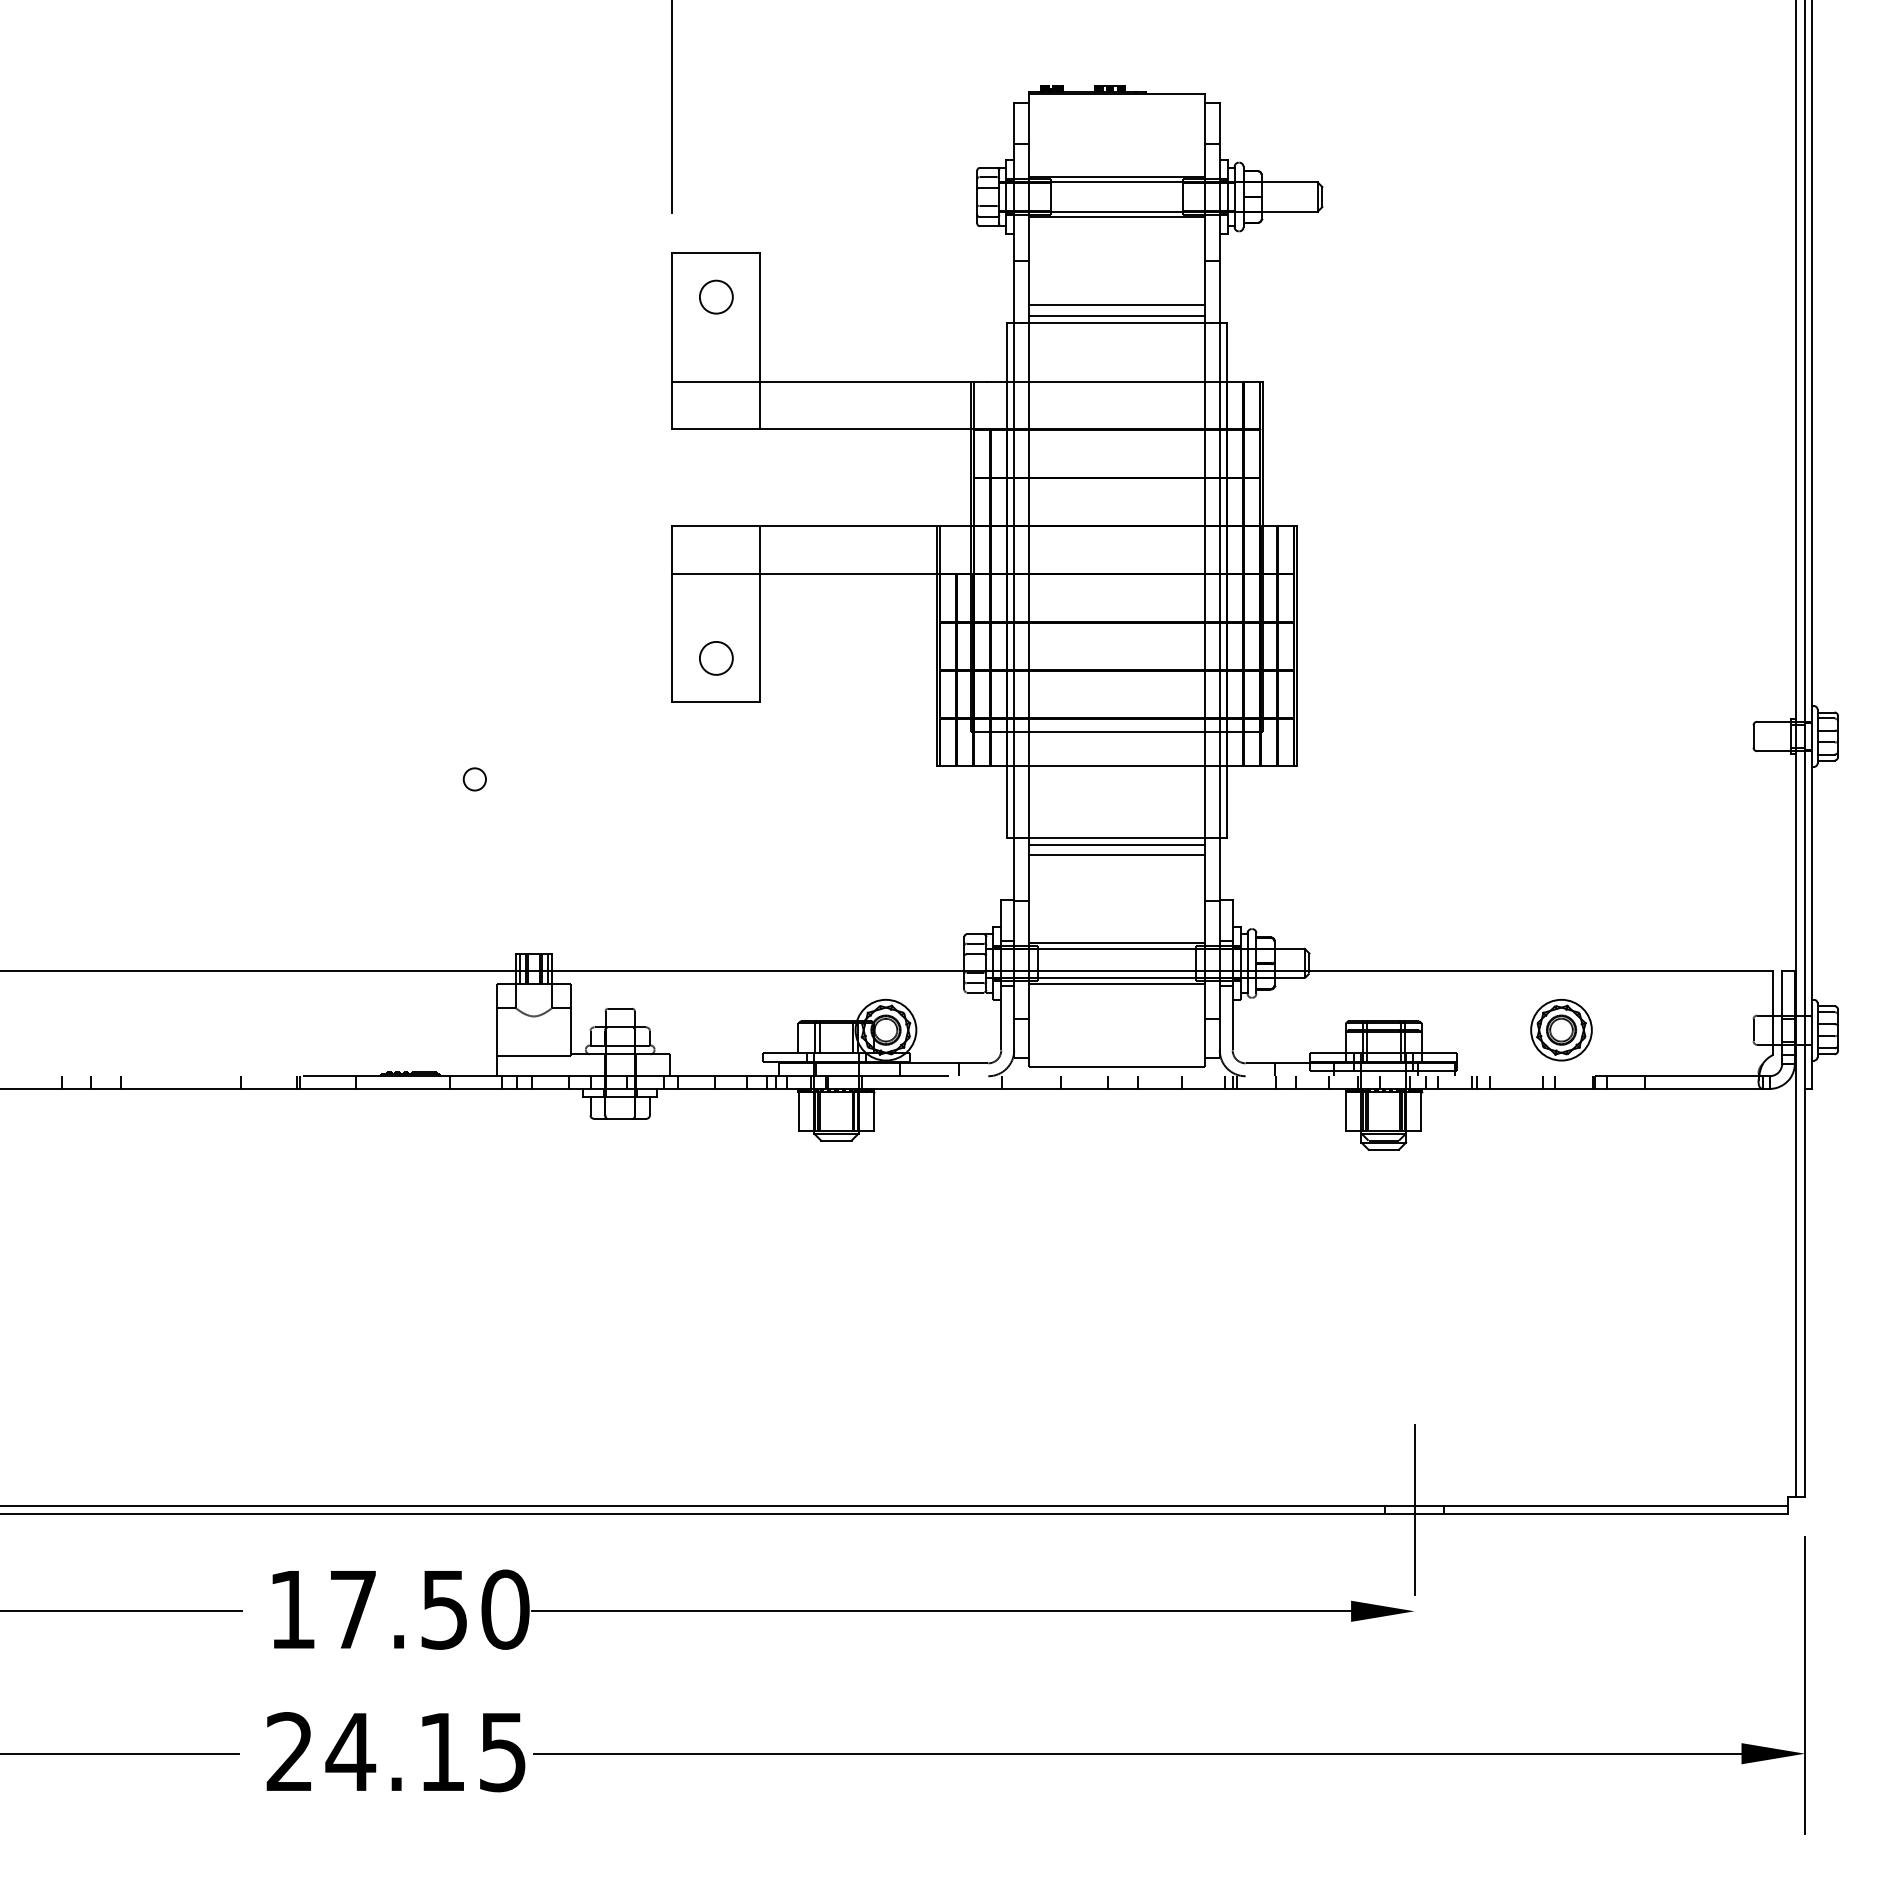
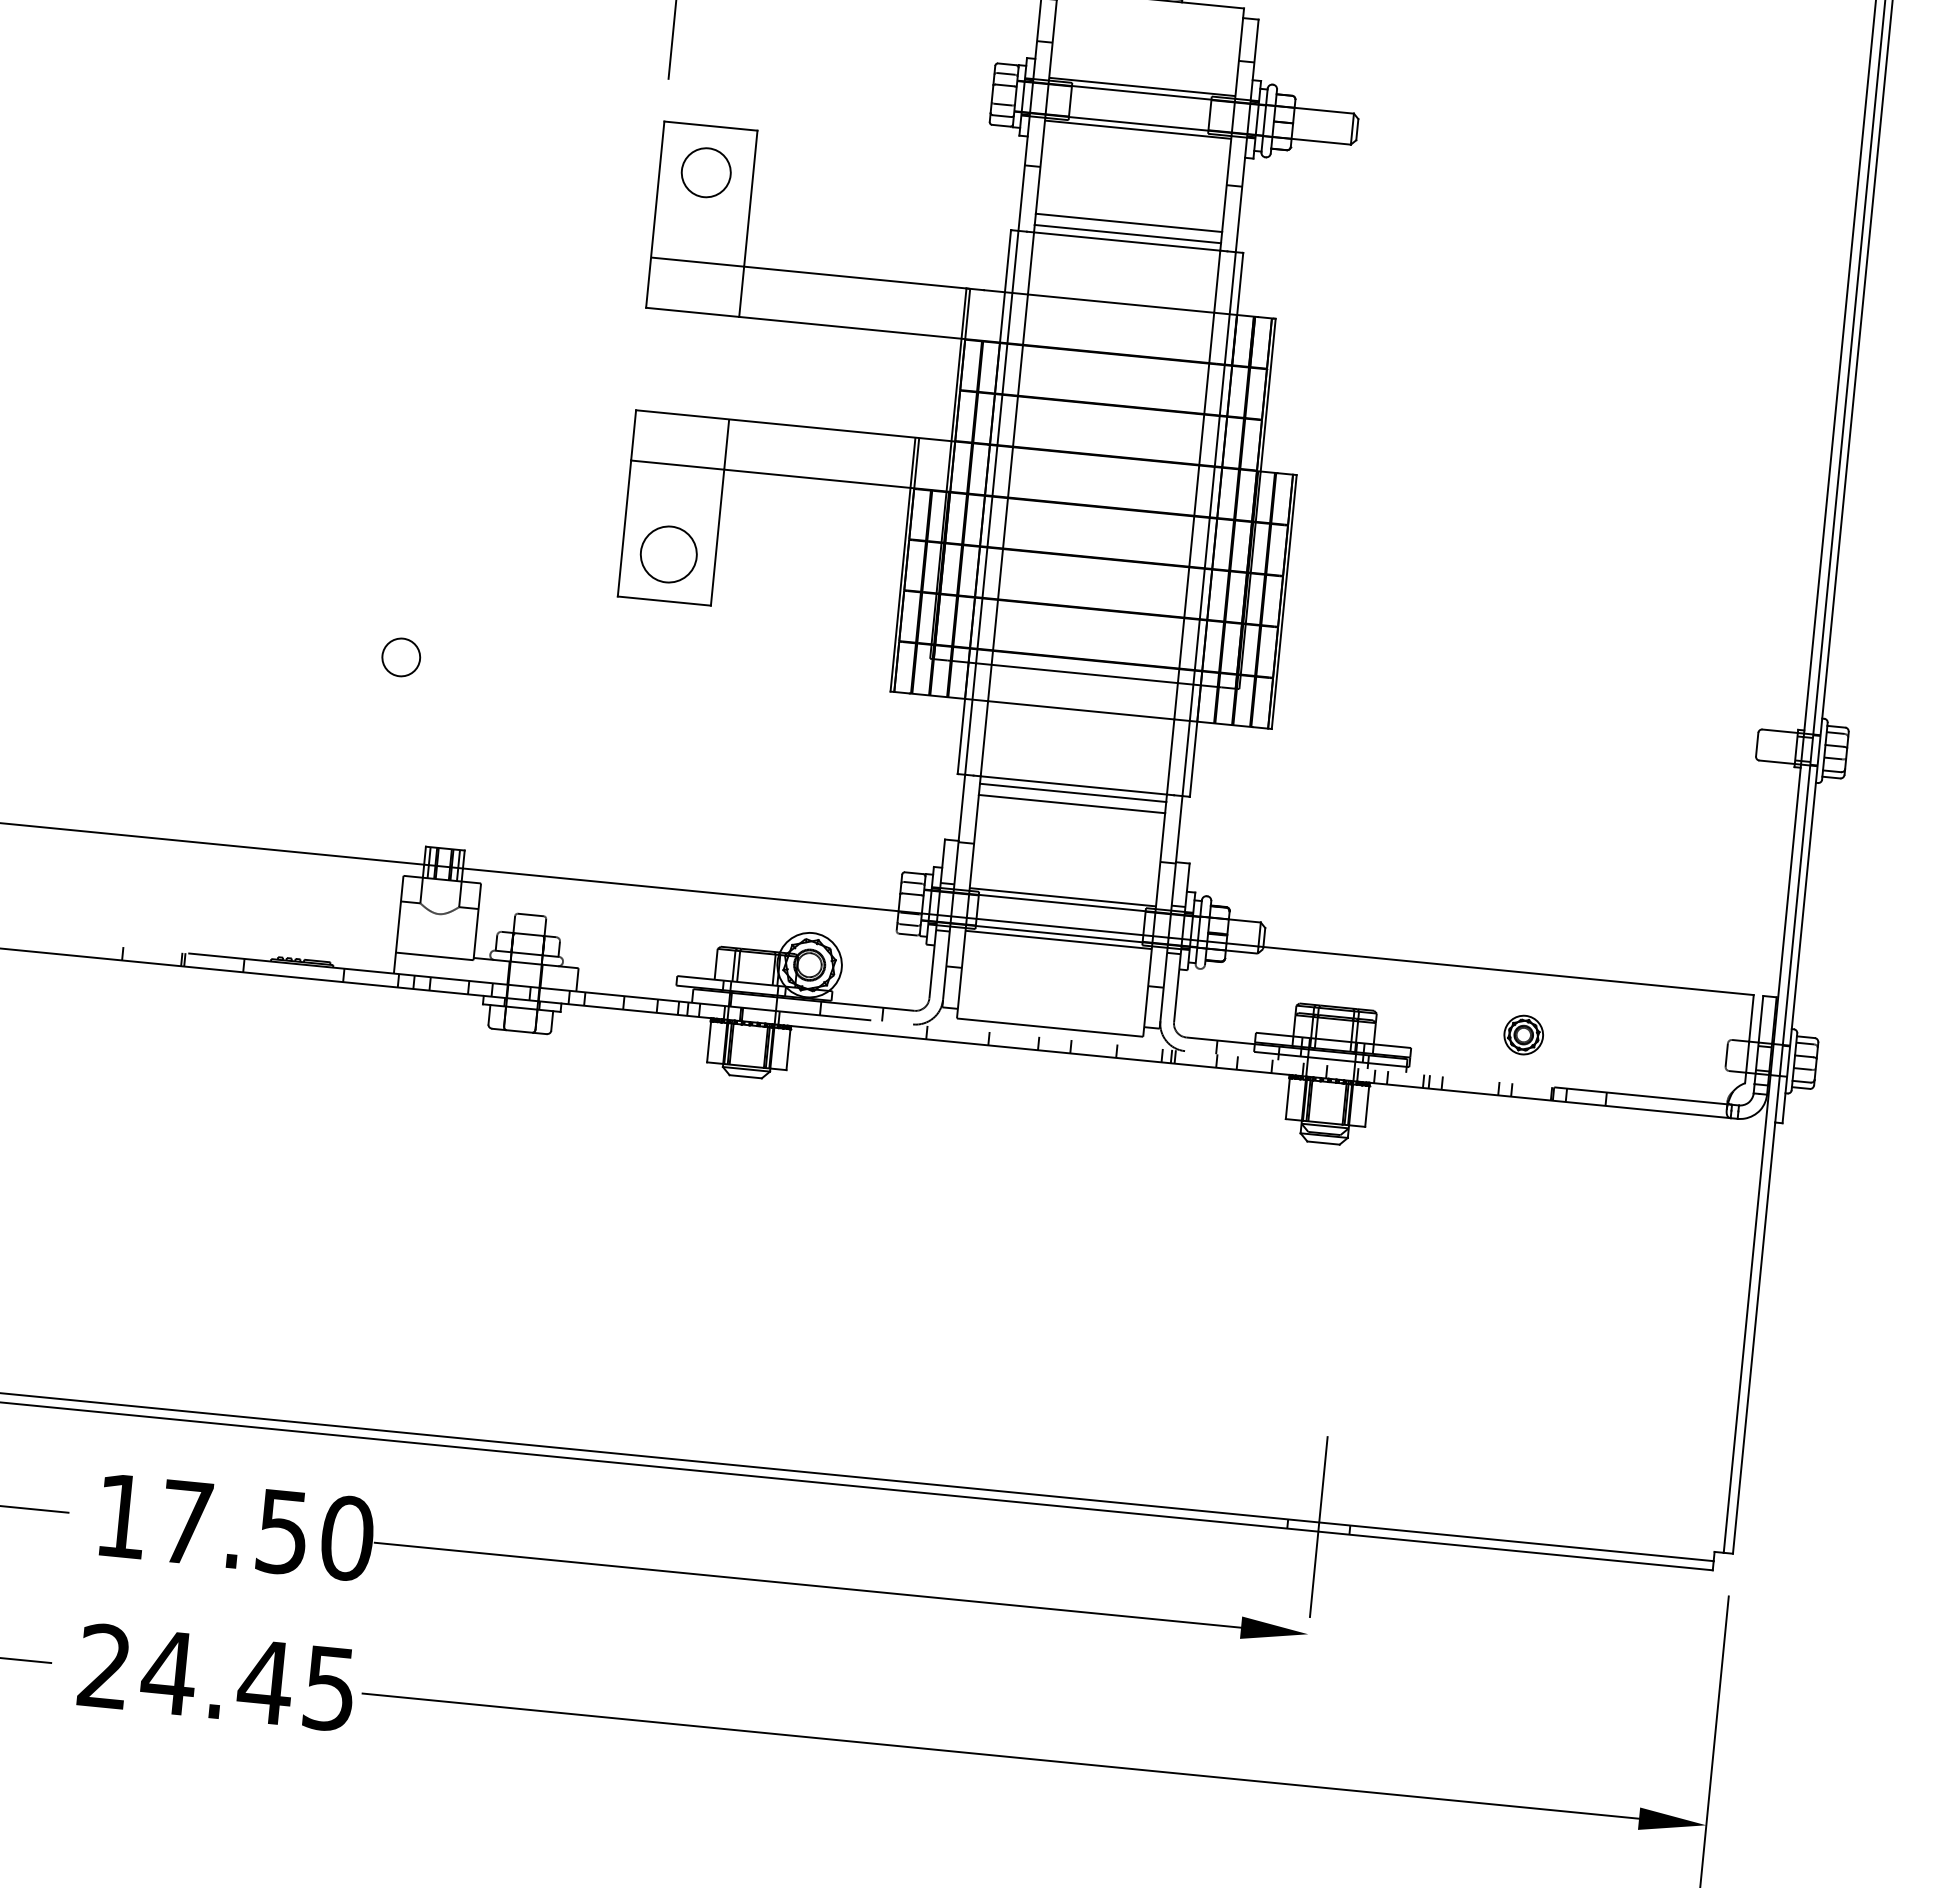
circle: (716, 296) -> (706, 171), size x1.4
circle: (716, 658) -> (669, 554), size x1.6
circle: (474, 779) -> (400, 657), size x1.6
part: (1561, 1029) -> (1523, 1034), size x0.6
text: (441, 1751) -> (265, 1681), 24.15 -> 24.45

